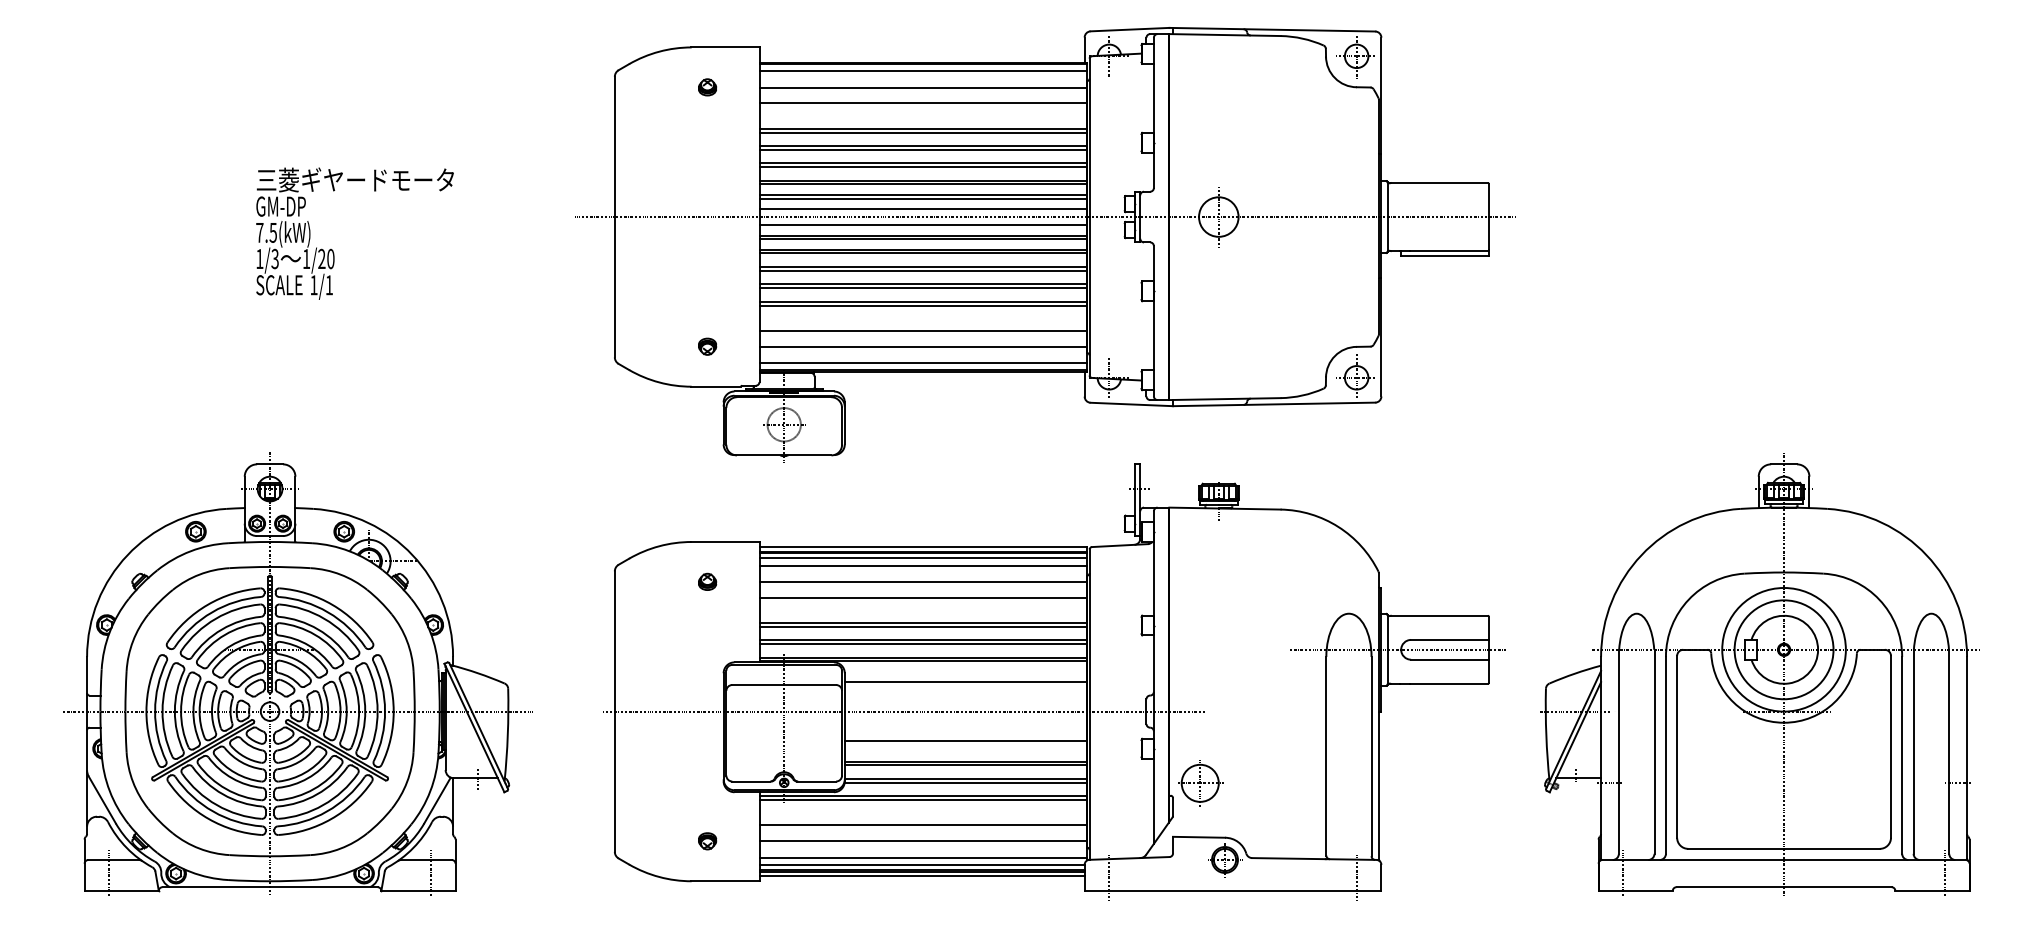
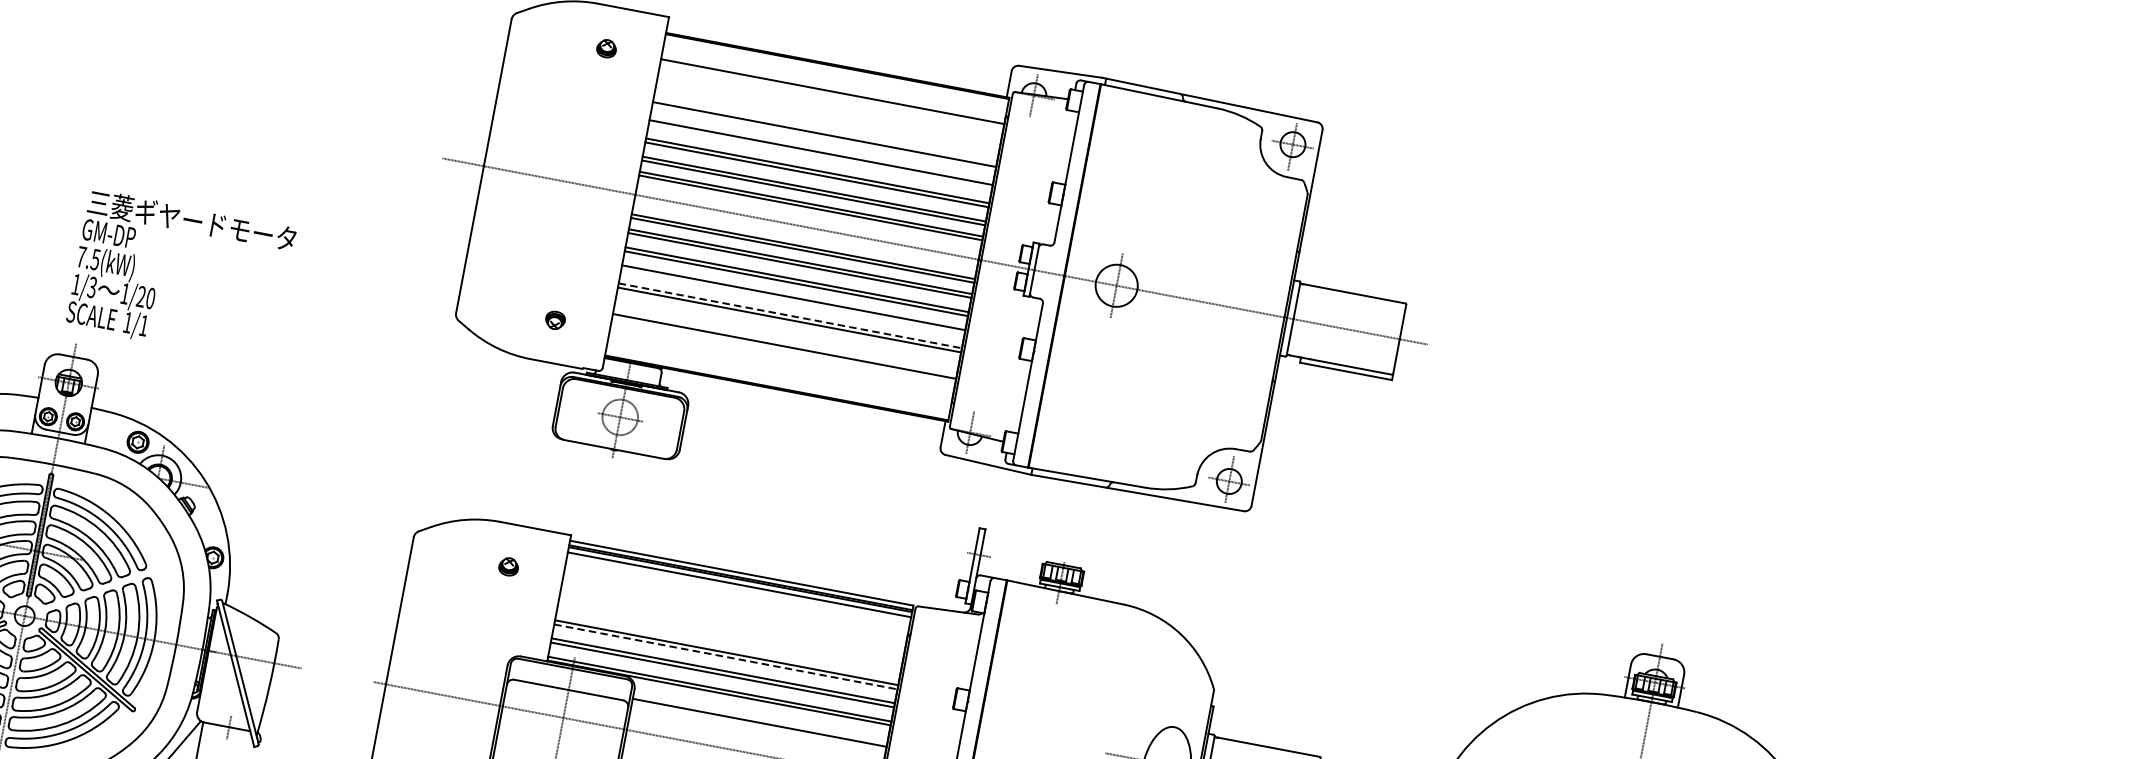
line: (923, 71) -> (836, 74), removed
line: (923, 103) -> (829, 108), removed
line: (923, 132) -> (824, 138), removed
line: (923, 149) -> (820, 156), removed
line: (923, 209) -> (808, 219), removed
line: (923, 224) -> (805, 235), removed
text: (354, 233) -> (180, 276), moved
line: (923, 288) -> (793, 302), removed
line: (923, 301) -> (790, 315), solid -> dashed
line: (923, 346) -> (781, 362), removed
line: (923, 362) -> (778, 379), removed
line: (923, 565) -> (738, 592), removed
line: (923, 582) -> (734, 610), removed
line: (923, 597) -> (731, 625), removed
line: (923, 627) -> (726, 657), solid -> dashed

